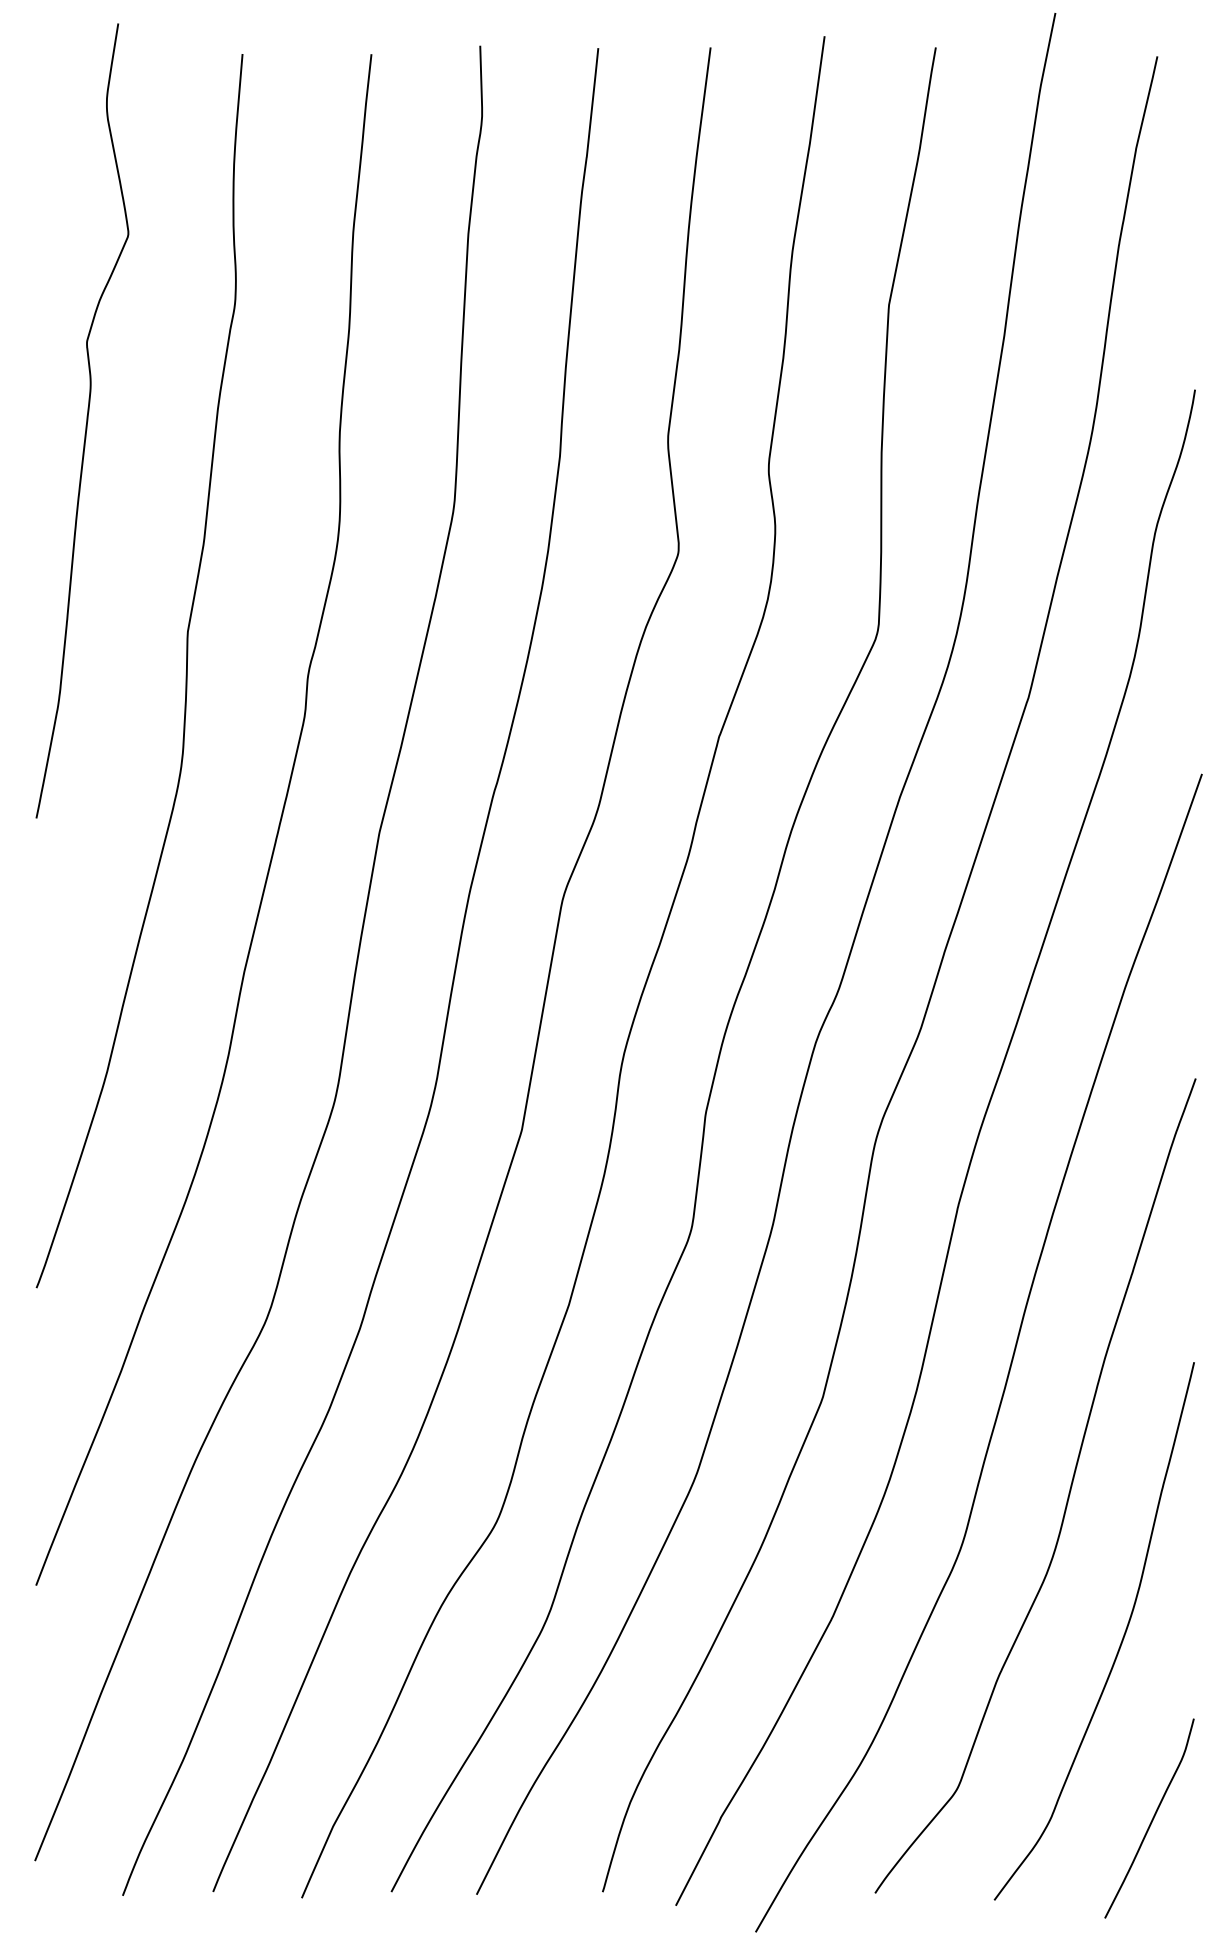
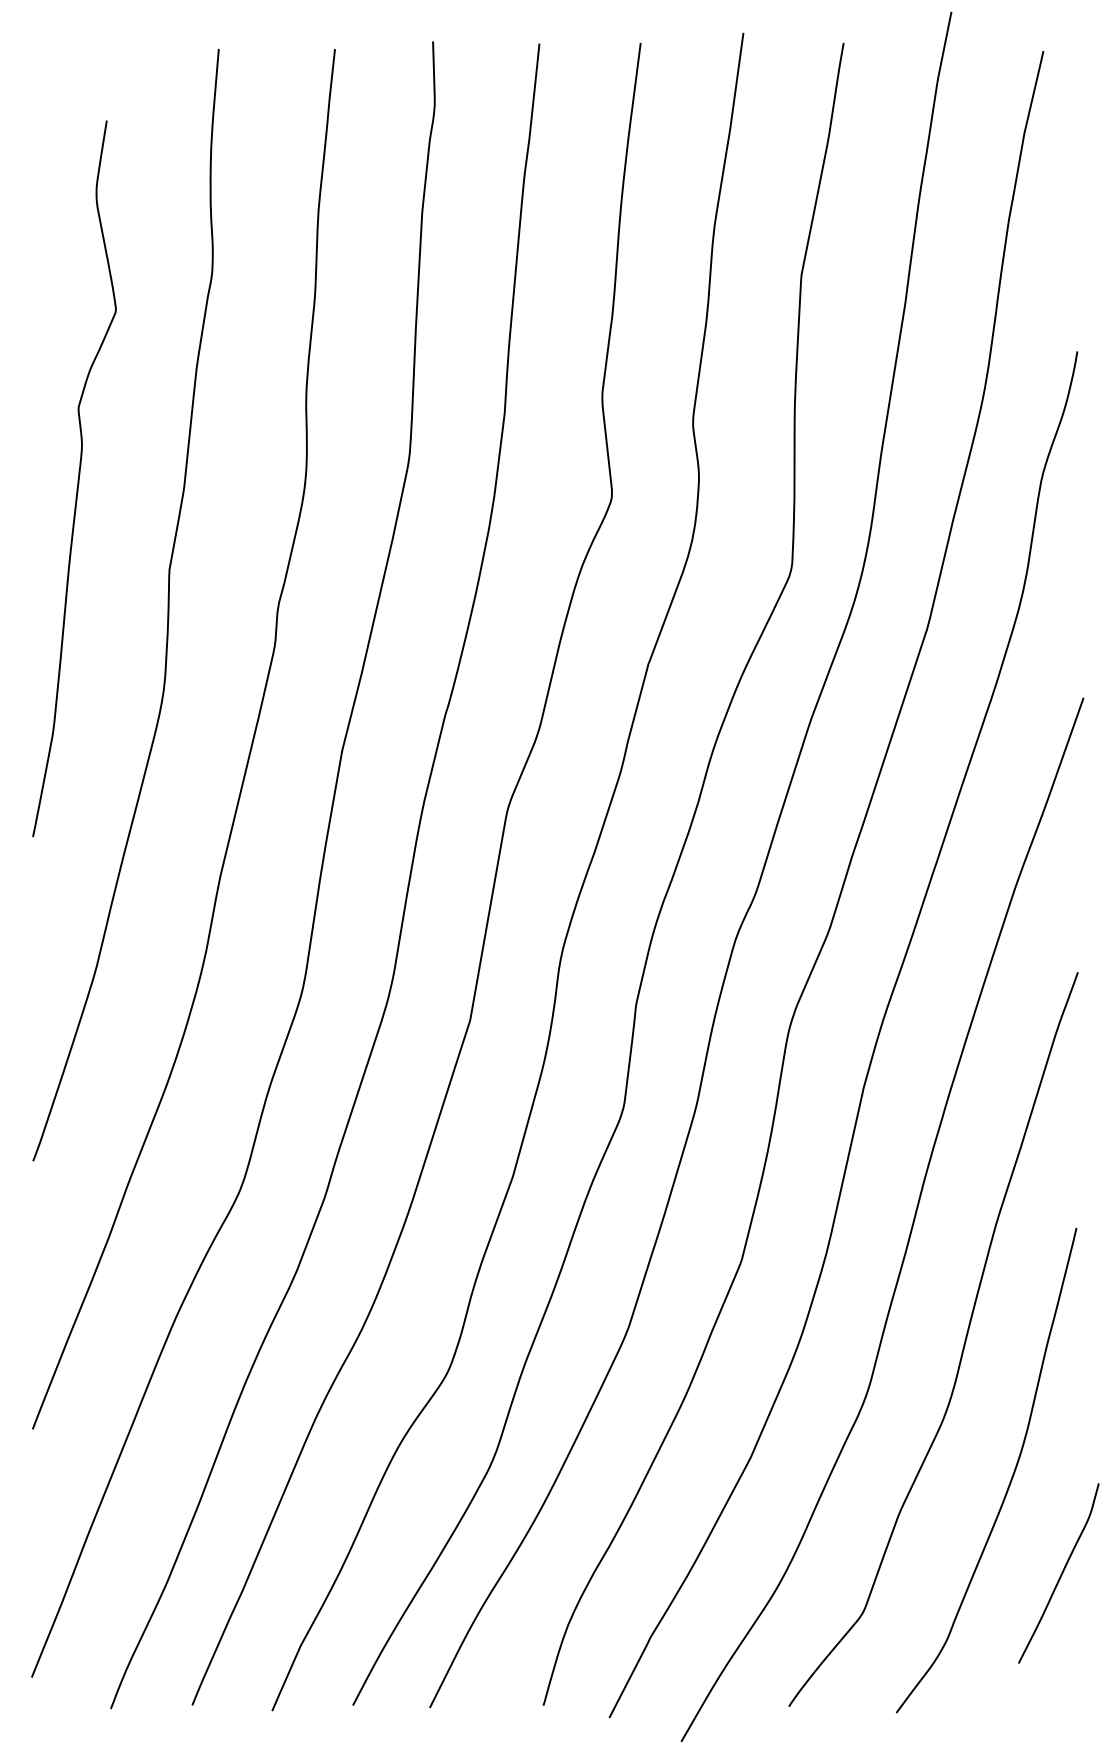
curve: (86, 420) -> (78, 478), moved
curve: (1151, 1819) -> (1060, 1574), moved

